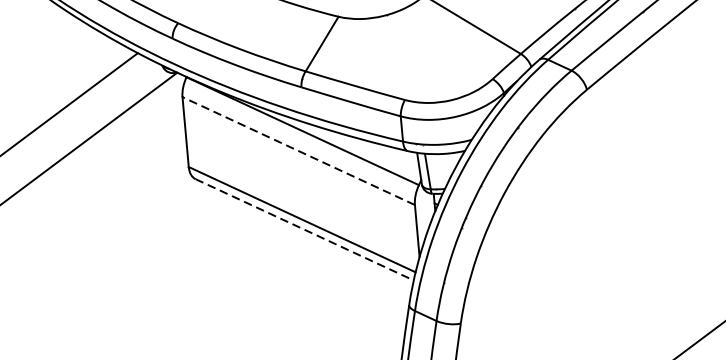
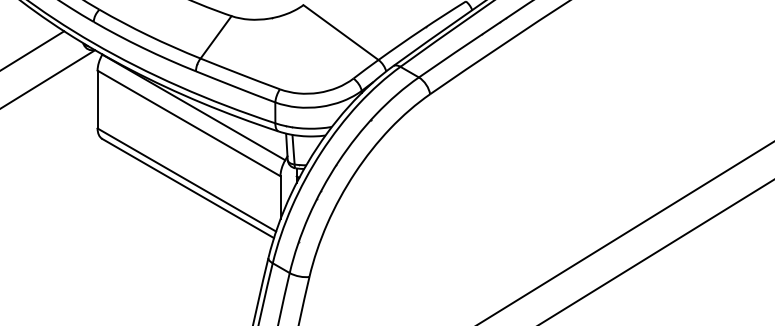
line: (299, 151) -> (189, 123), dashed -> solid
line: (305, 229) -> (188, 188), dashed -> solid

